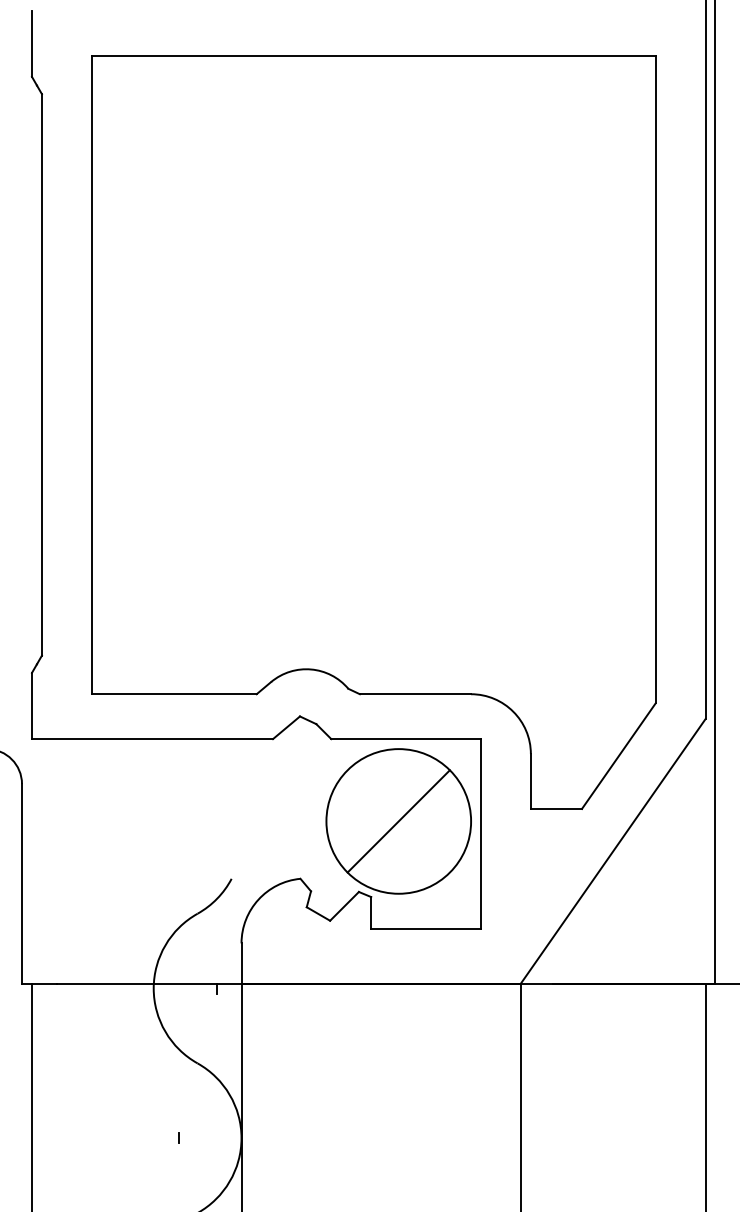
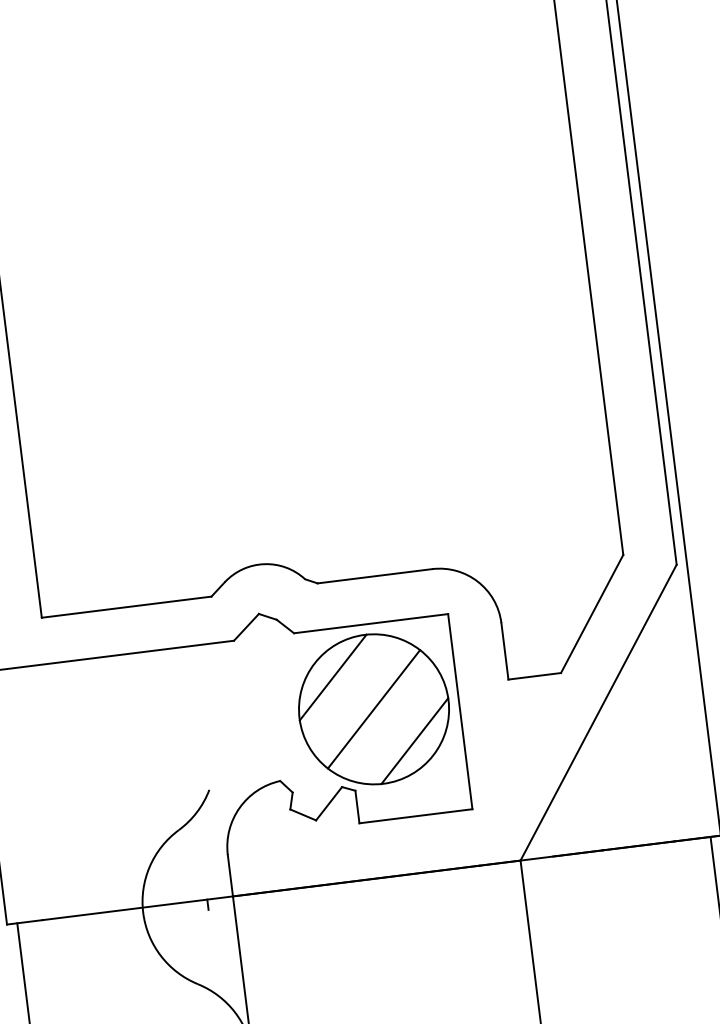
line: (363, 786) -> (333, 677), added
line: (433, 856) -> (414, 740), added

